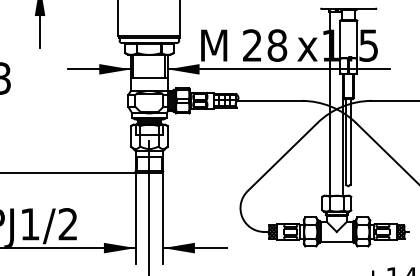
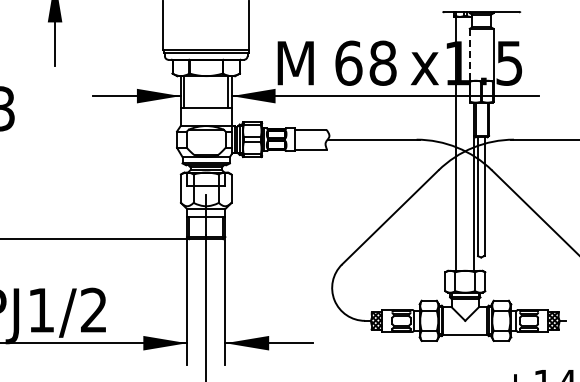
line: (339, 39) -> (469, 54), solid -> dashed
text: (252, 45) -> (348, 62), 28 -> 68
hatch: (225, 100) -> (311, 139), removed

